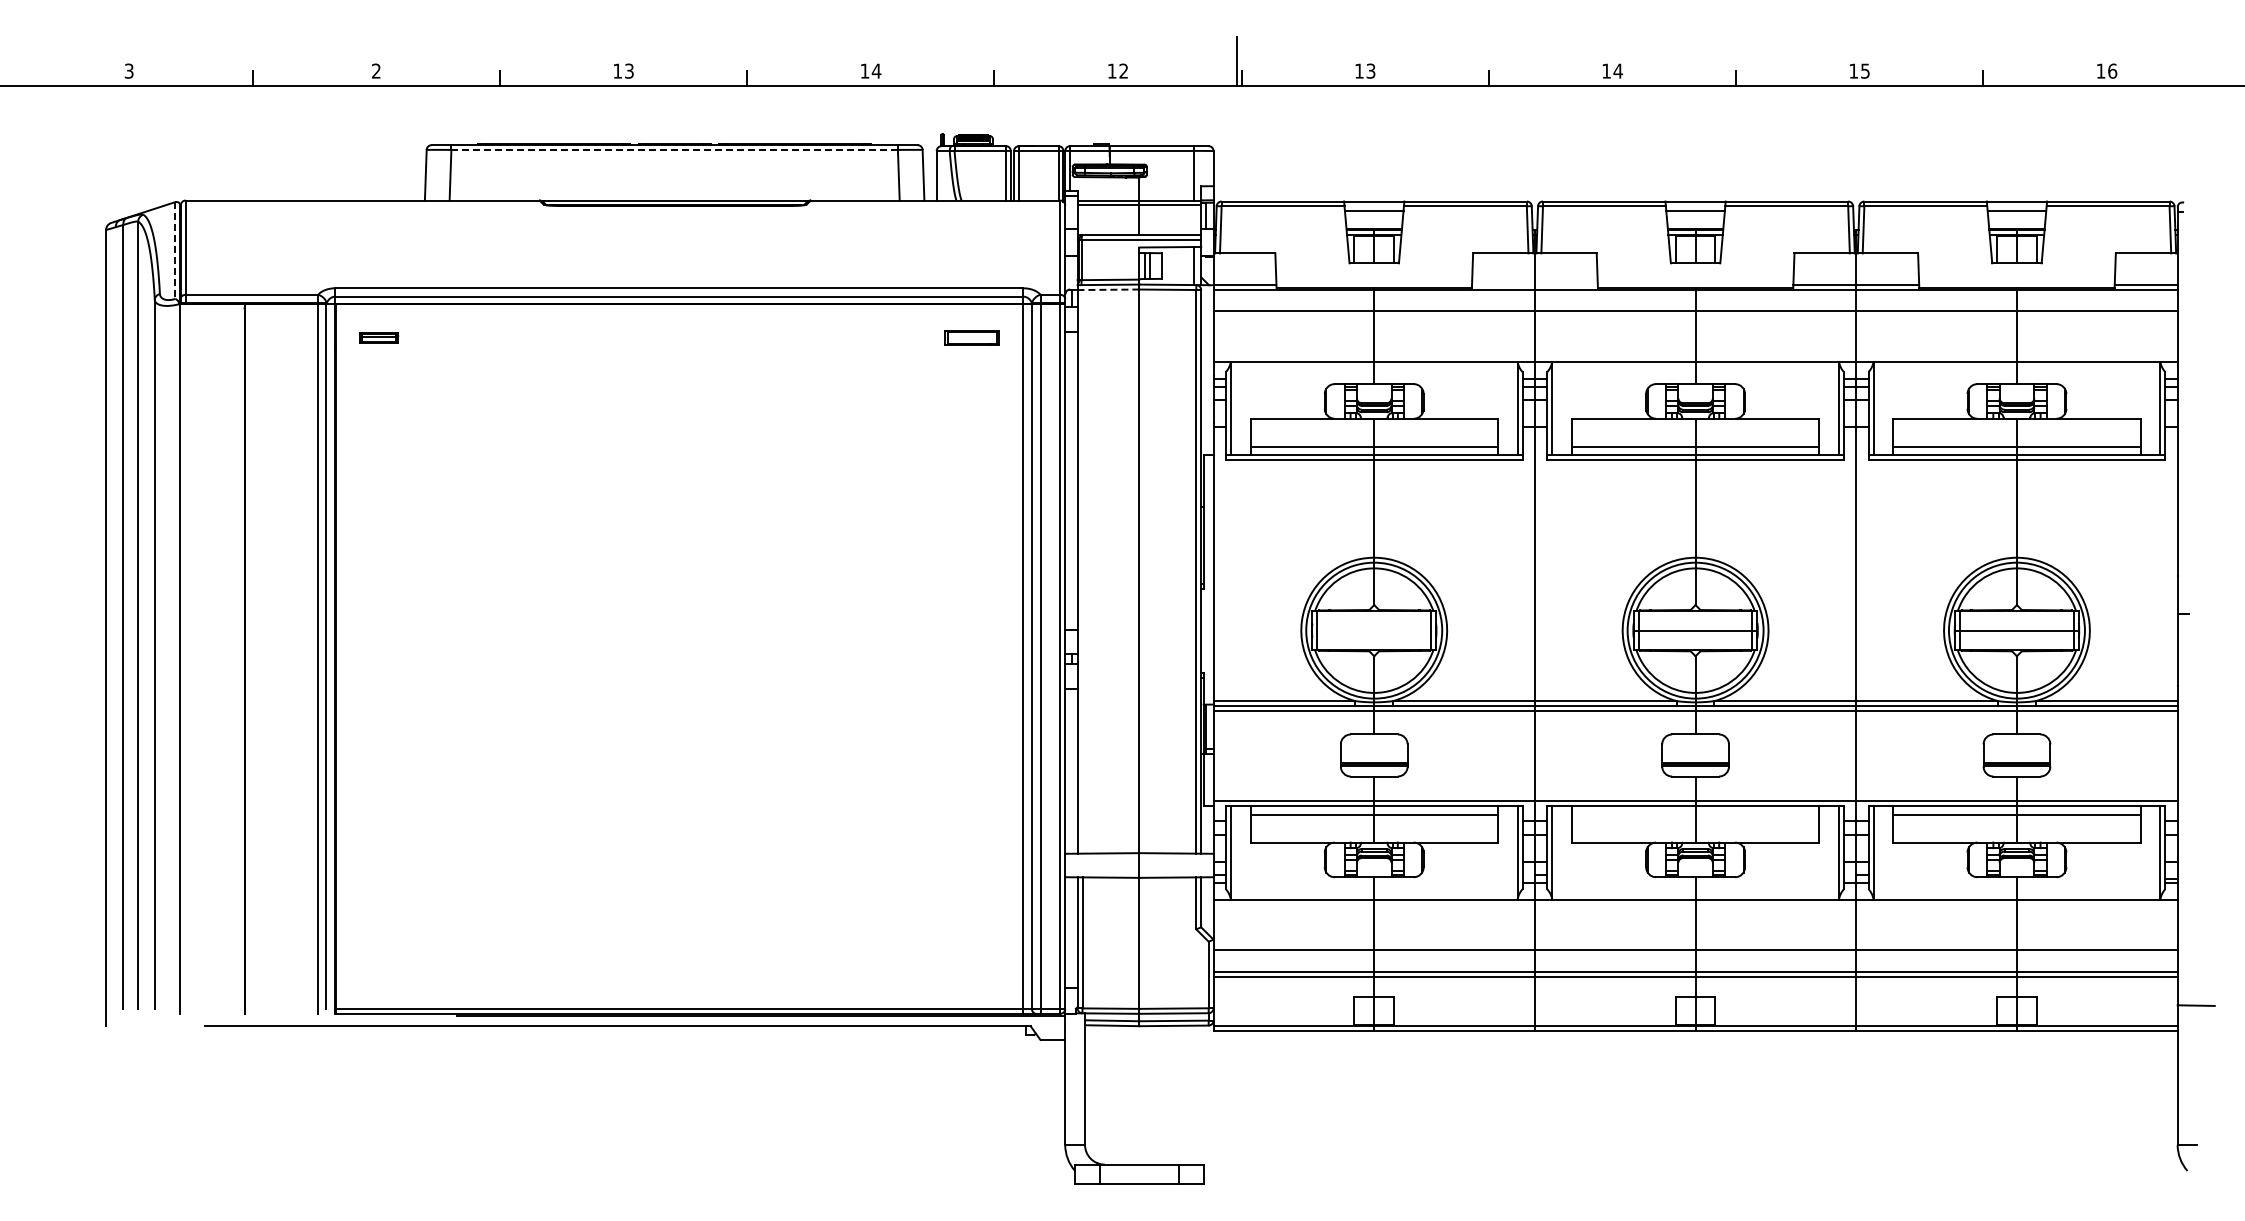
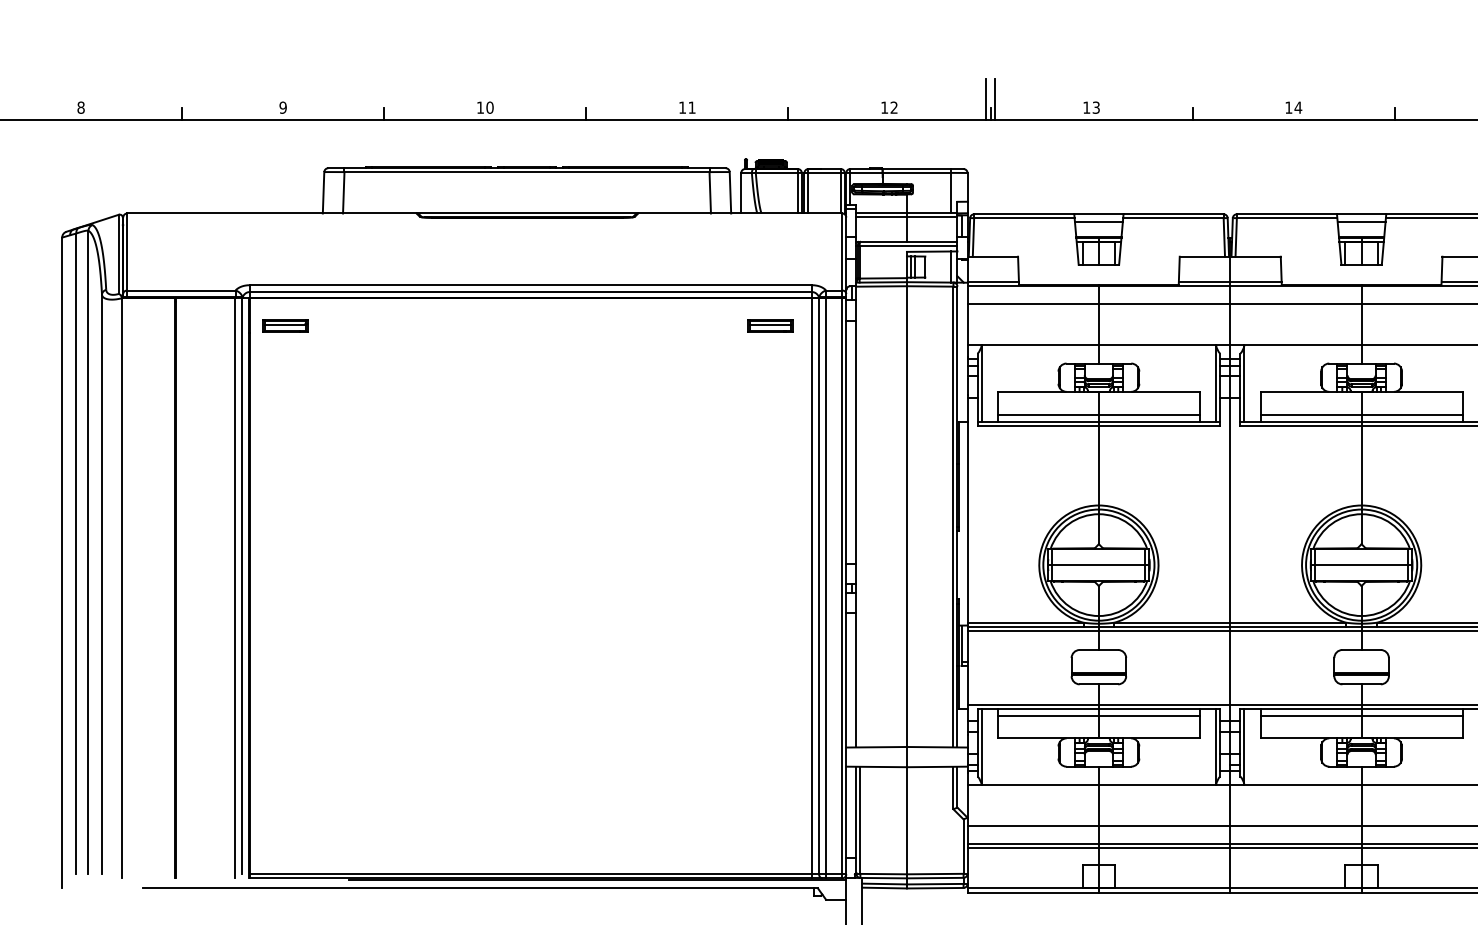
line: (1246, 61) -> (994, 99), added
text: (128, 70) -> (80, 107), 3 -> 8
text: (375, 70) -> (282, 107), 2 -> 9
text: (628, 70) -> (489, 107), 13 -> 10
text: (876, 70) -> (692, 107), 14 -> 11
line: (674, 149) -> (526, 171), dashed -> solid
line: (175, 251) -> (118, 255), dashed -> solid
line: (1534, 284) -> (1229, 282), added
line: (1108, 289) -> (881, 286), dashed -> solid
line: (972, 336) -> (770, 324), added
part: (379, 337) -> (285, 325), size x1.43
line: (1374, 630) -> (1099, 564), added
line: (1695, 814) -> (1361, 715), added

